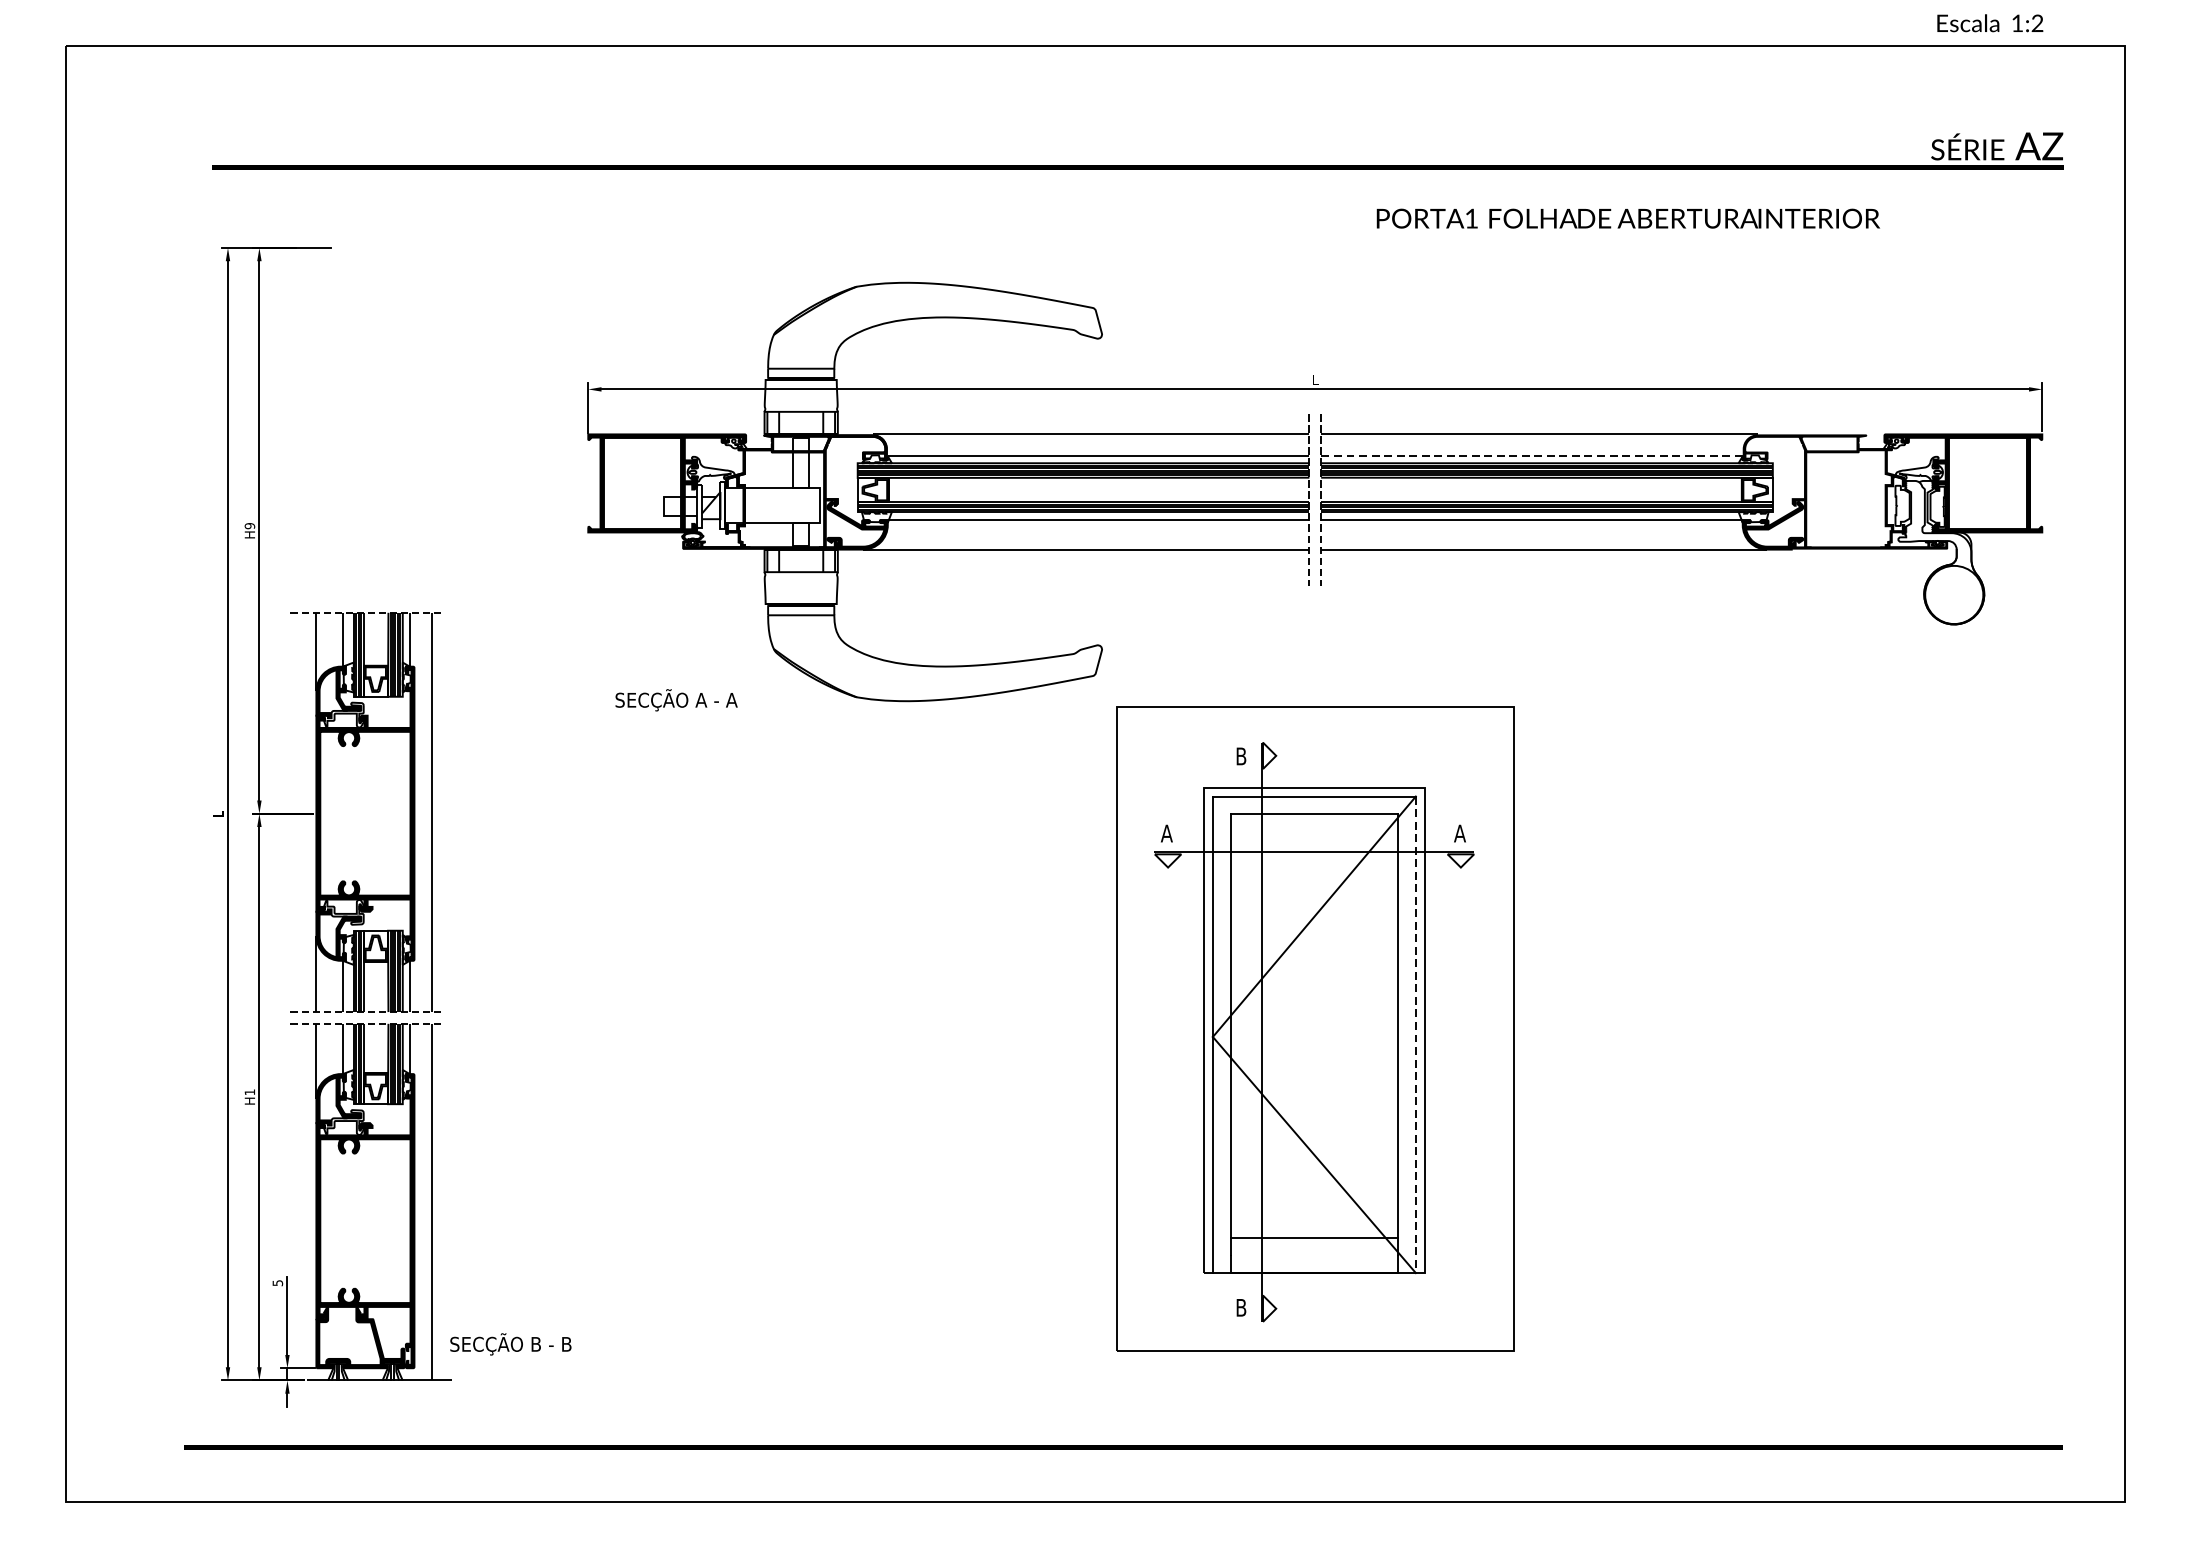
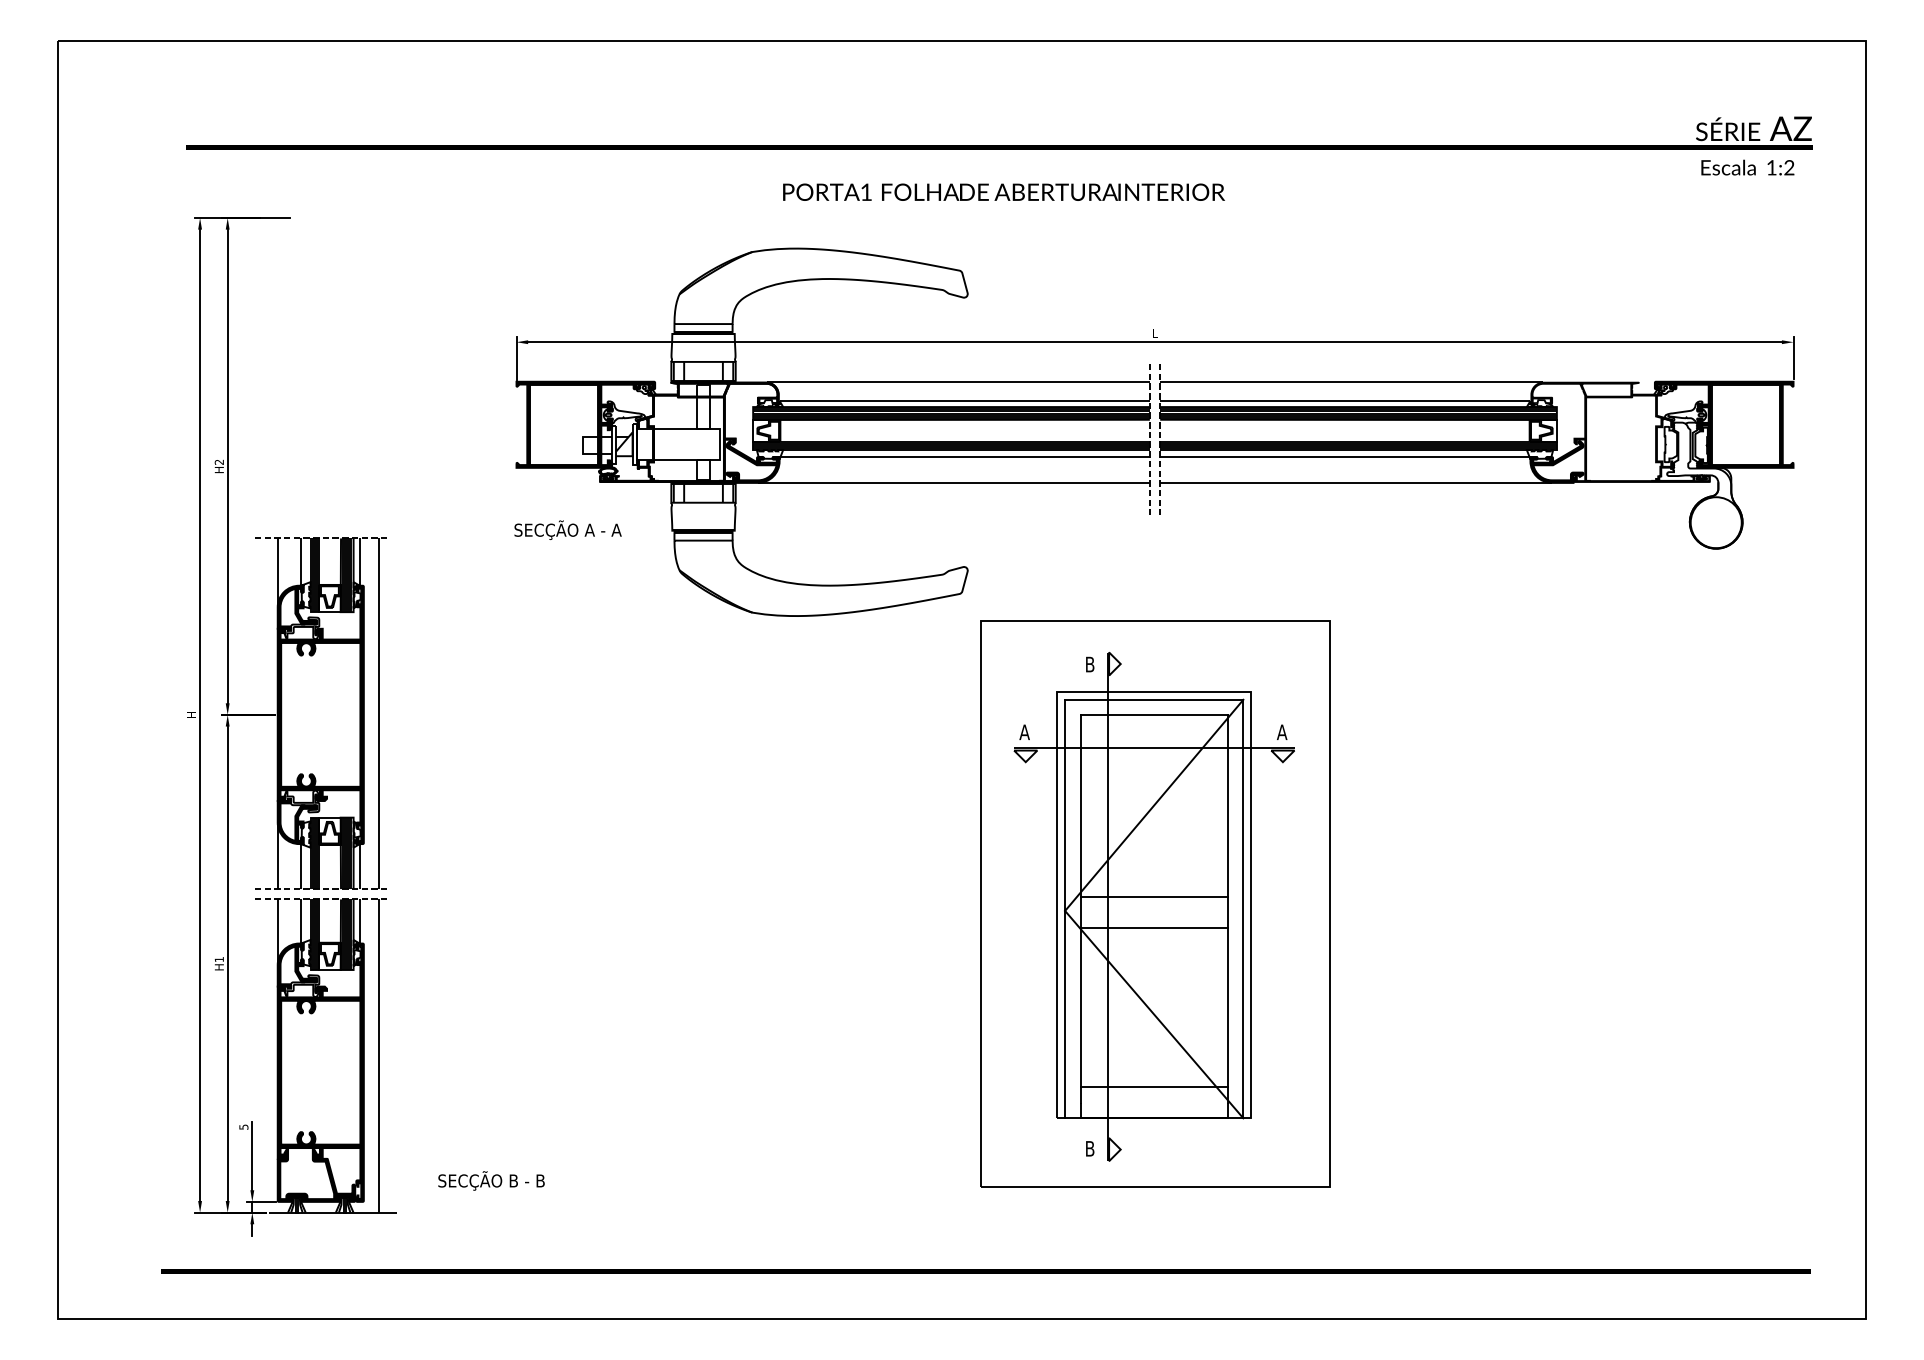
text: (1989, 23) -> (1747, 167), moved
text: (1627, 217) -> (1003, 191), moved
line: (1531, 455) -> (1344, 400), dashed -> solid
text: (248, 525) -> (218, 461), H9 -> H2
text: (675, 699) -> (567, 529), moved
text: (218, 813) -> (191, 714), L -> H
line: (1313, 1020) -> (1153, 896), added
line: (1416, 1035) -> (1243, 909), dashed -> solid
line: (1313, 1055) -> (1153, 927), added
text: (510, 1343) -> (491, 1180), moved

